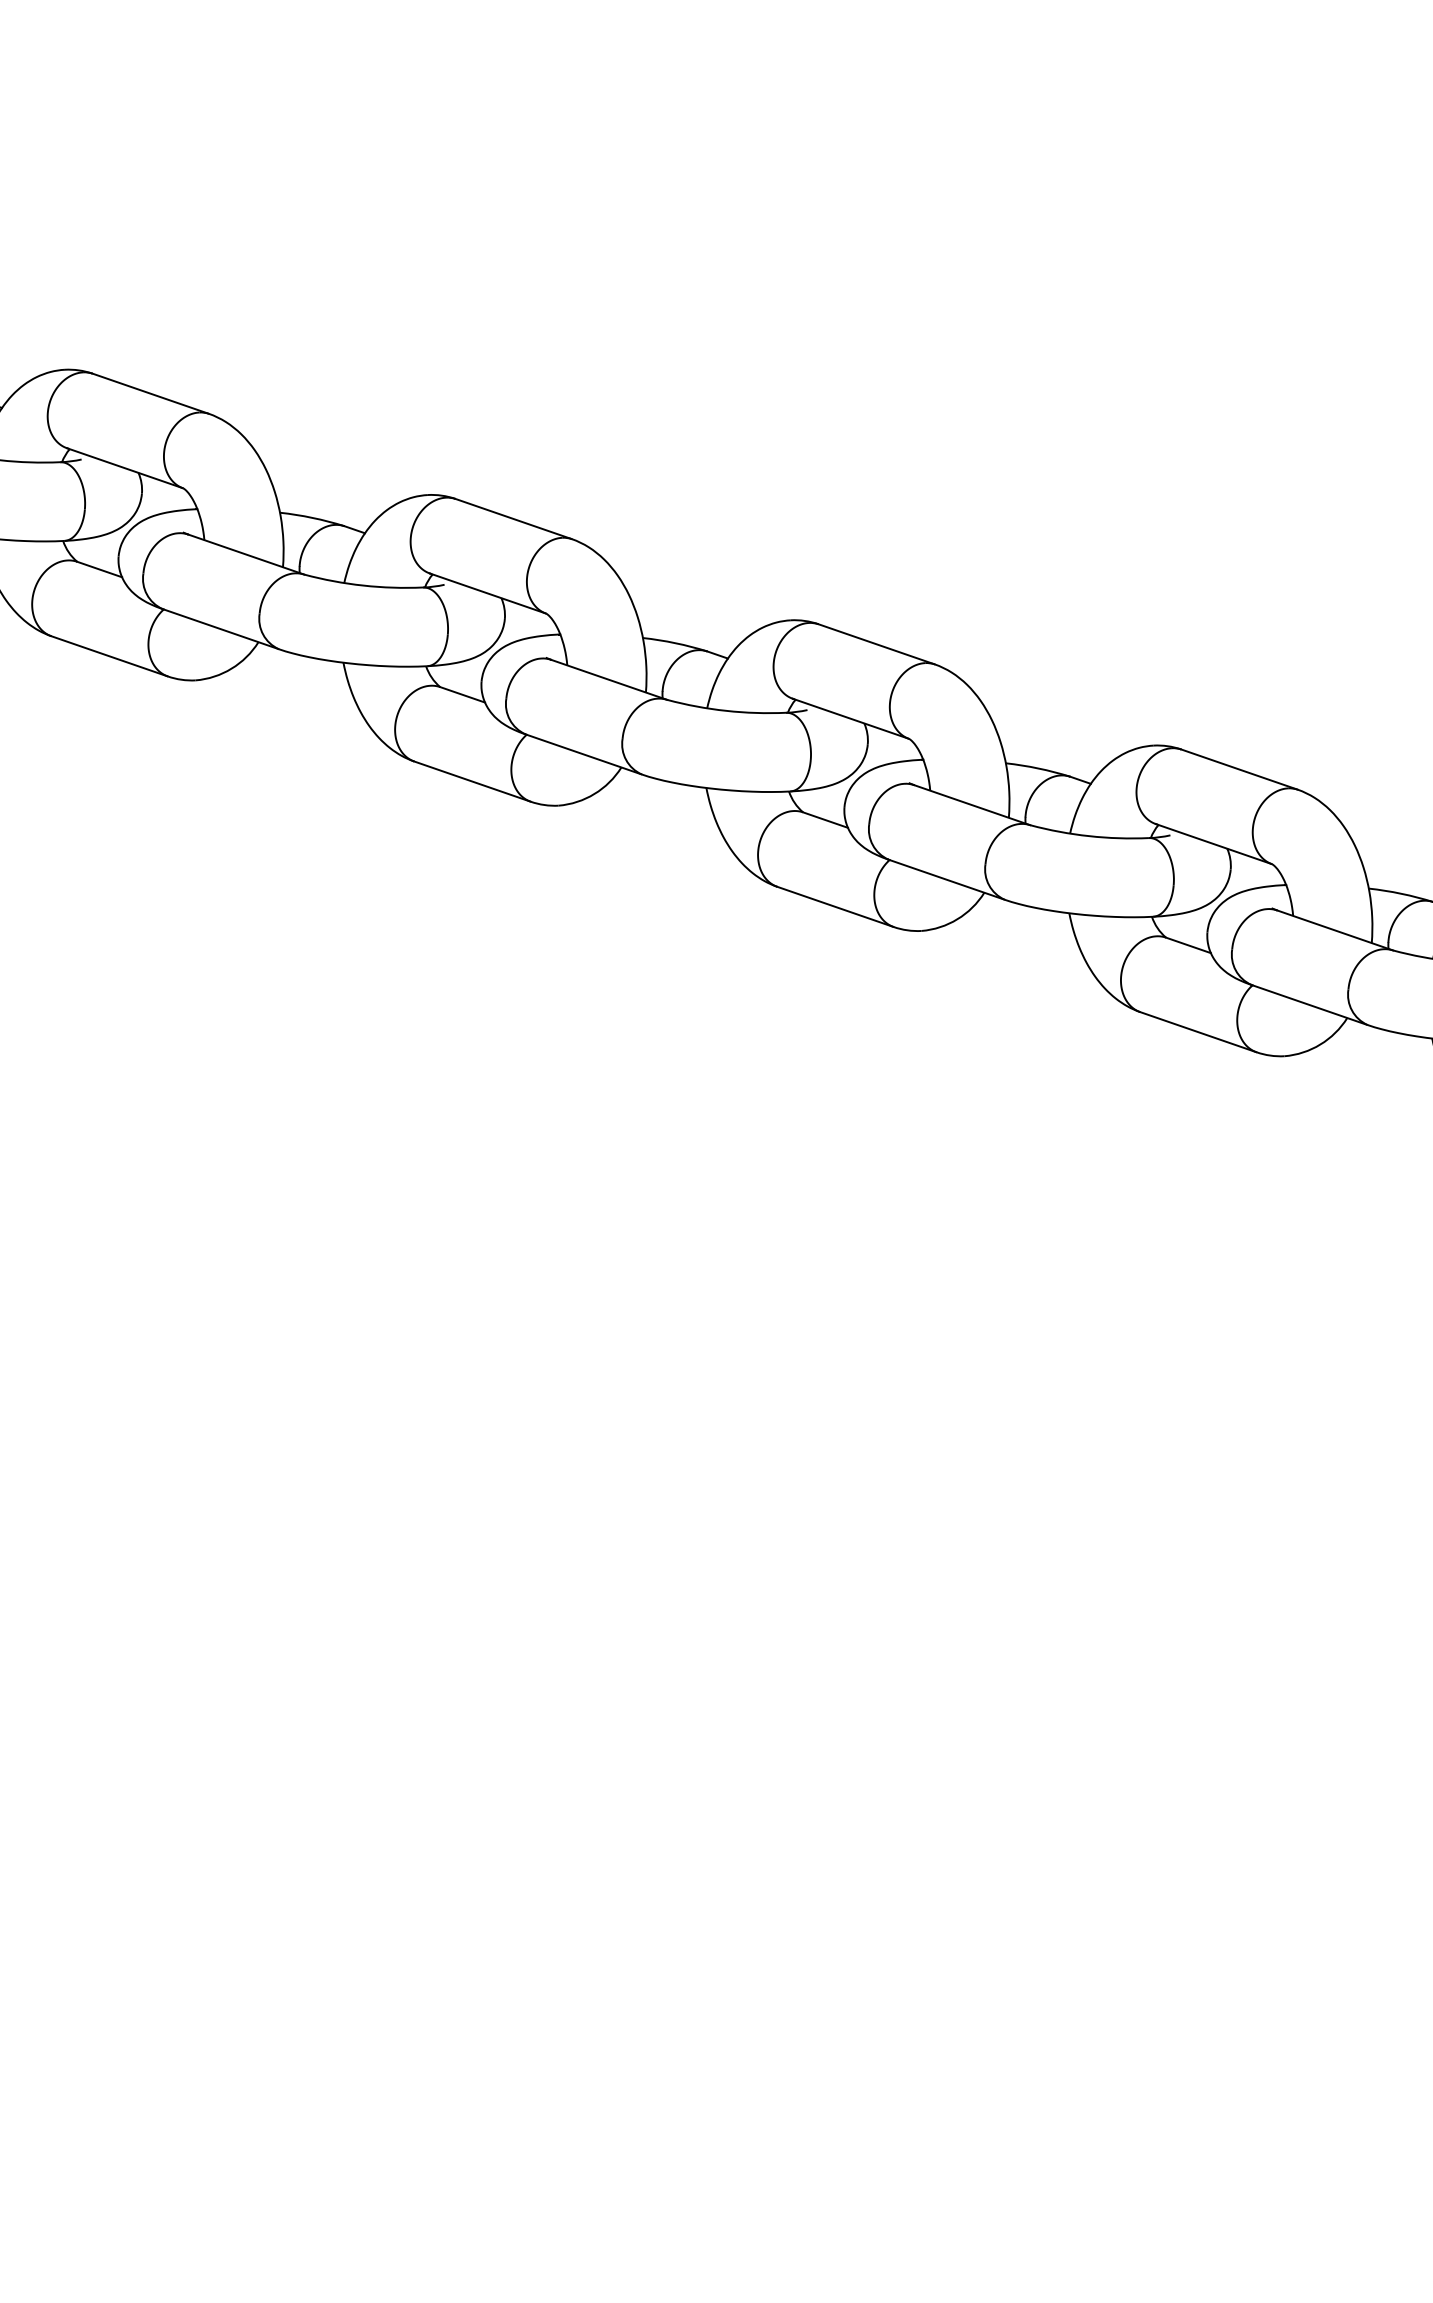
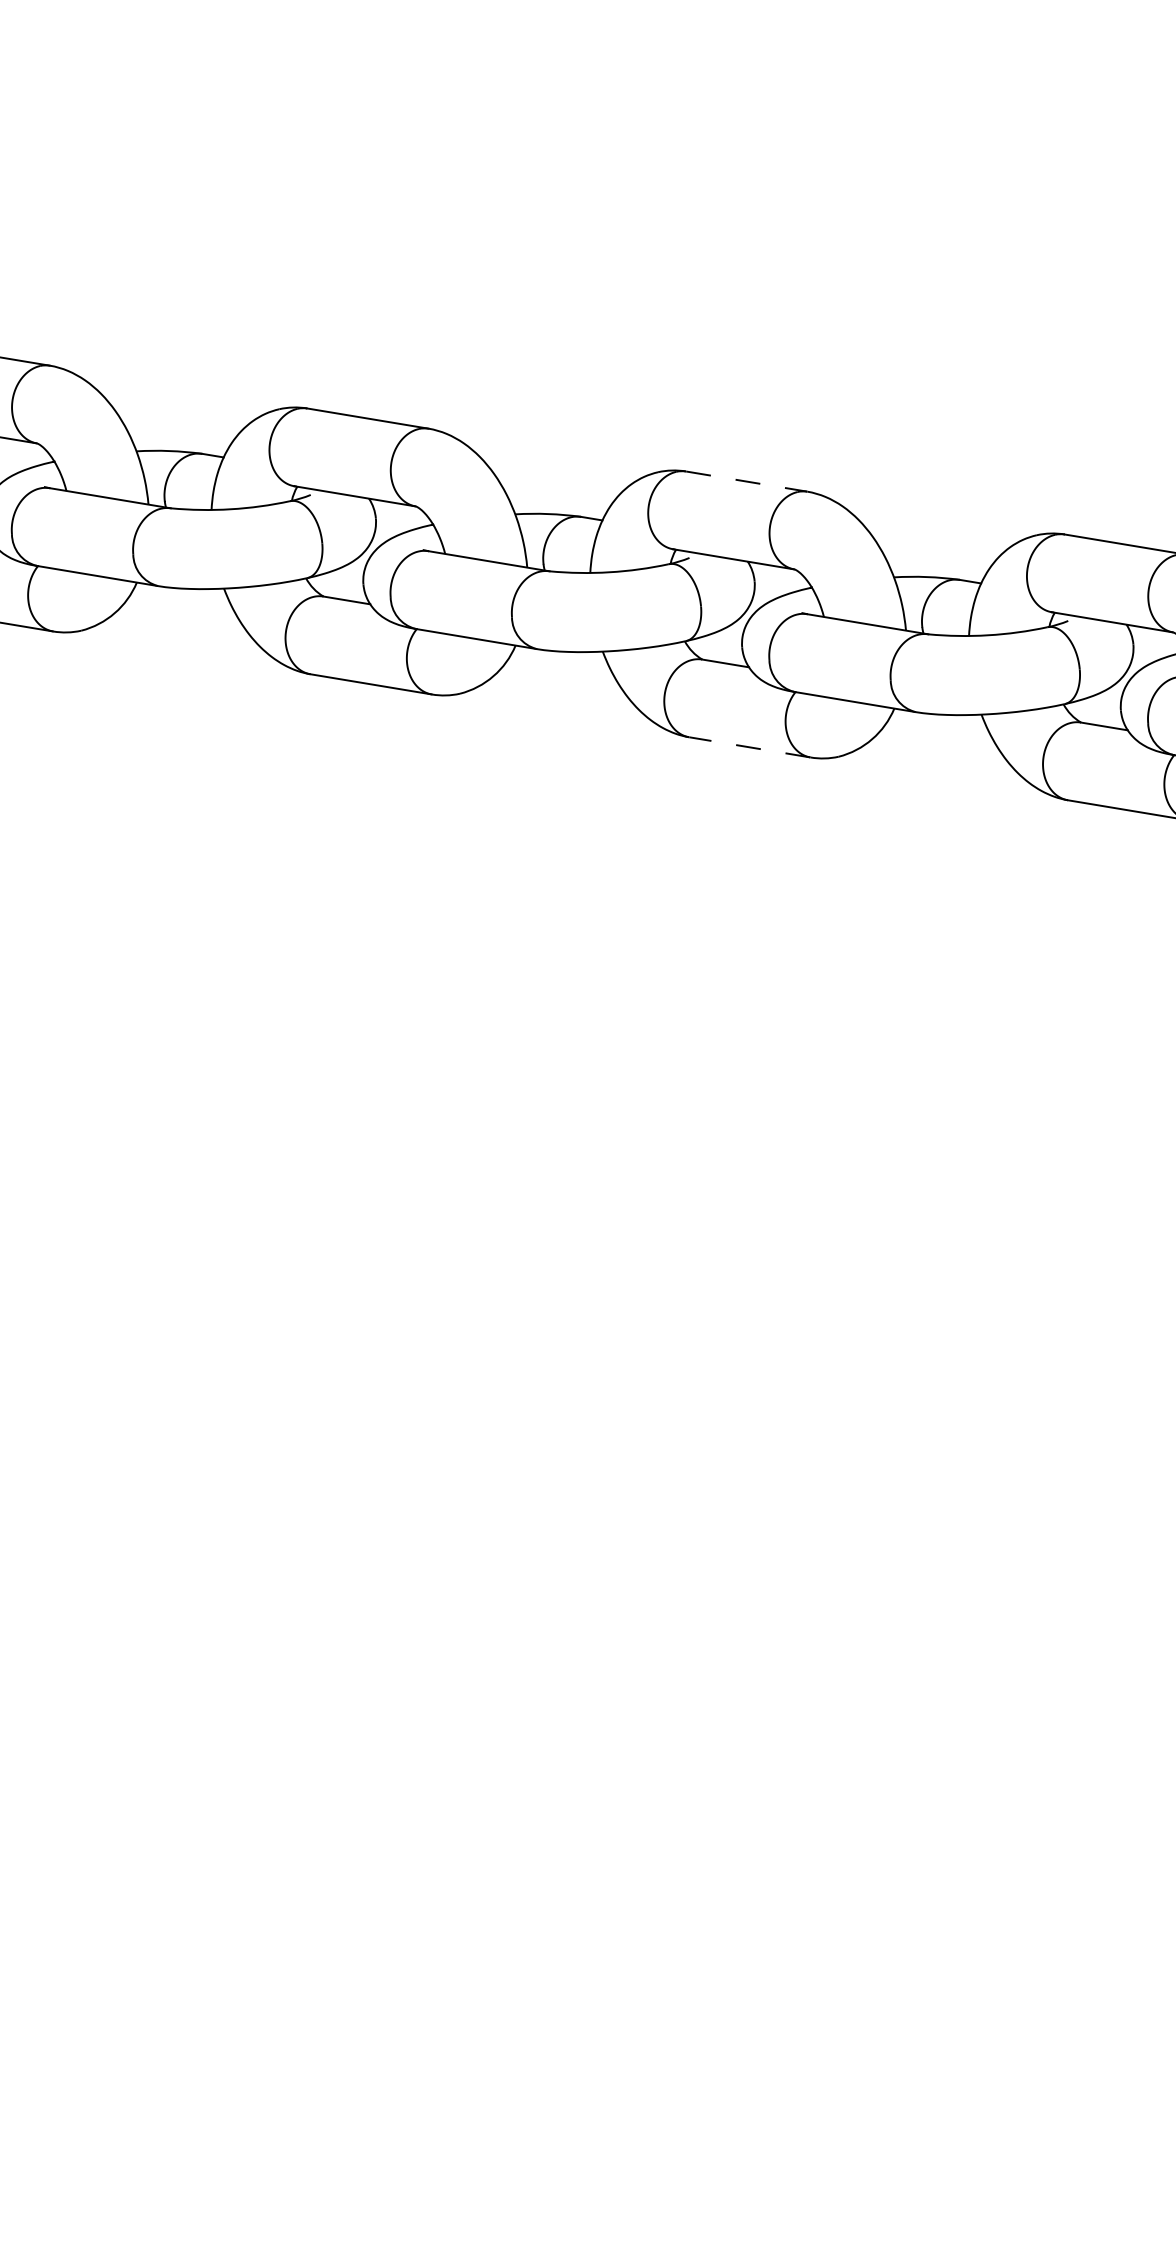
line: (877, 644) -> (747, 481), solid -> dashed
line: (834, 906) -> (748, 747), solid -> dashed

